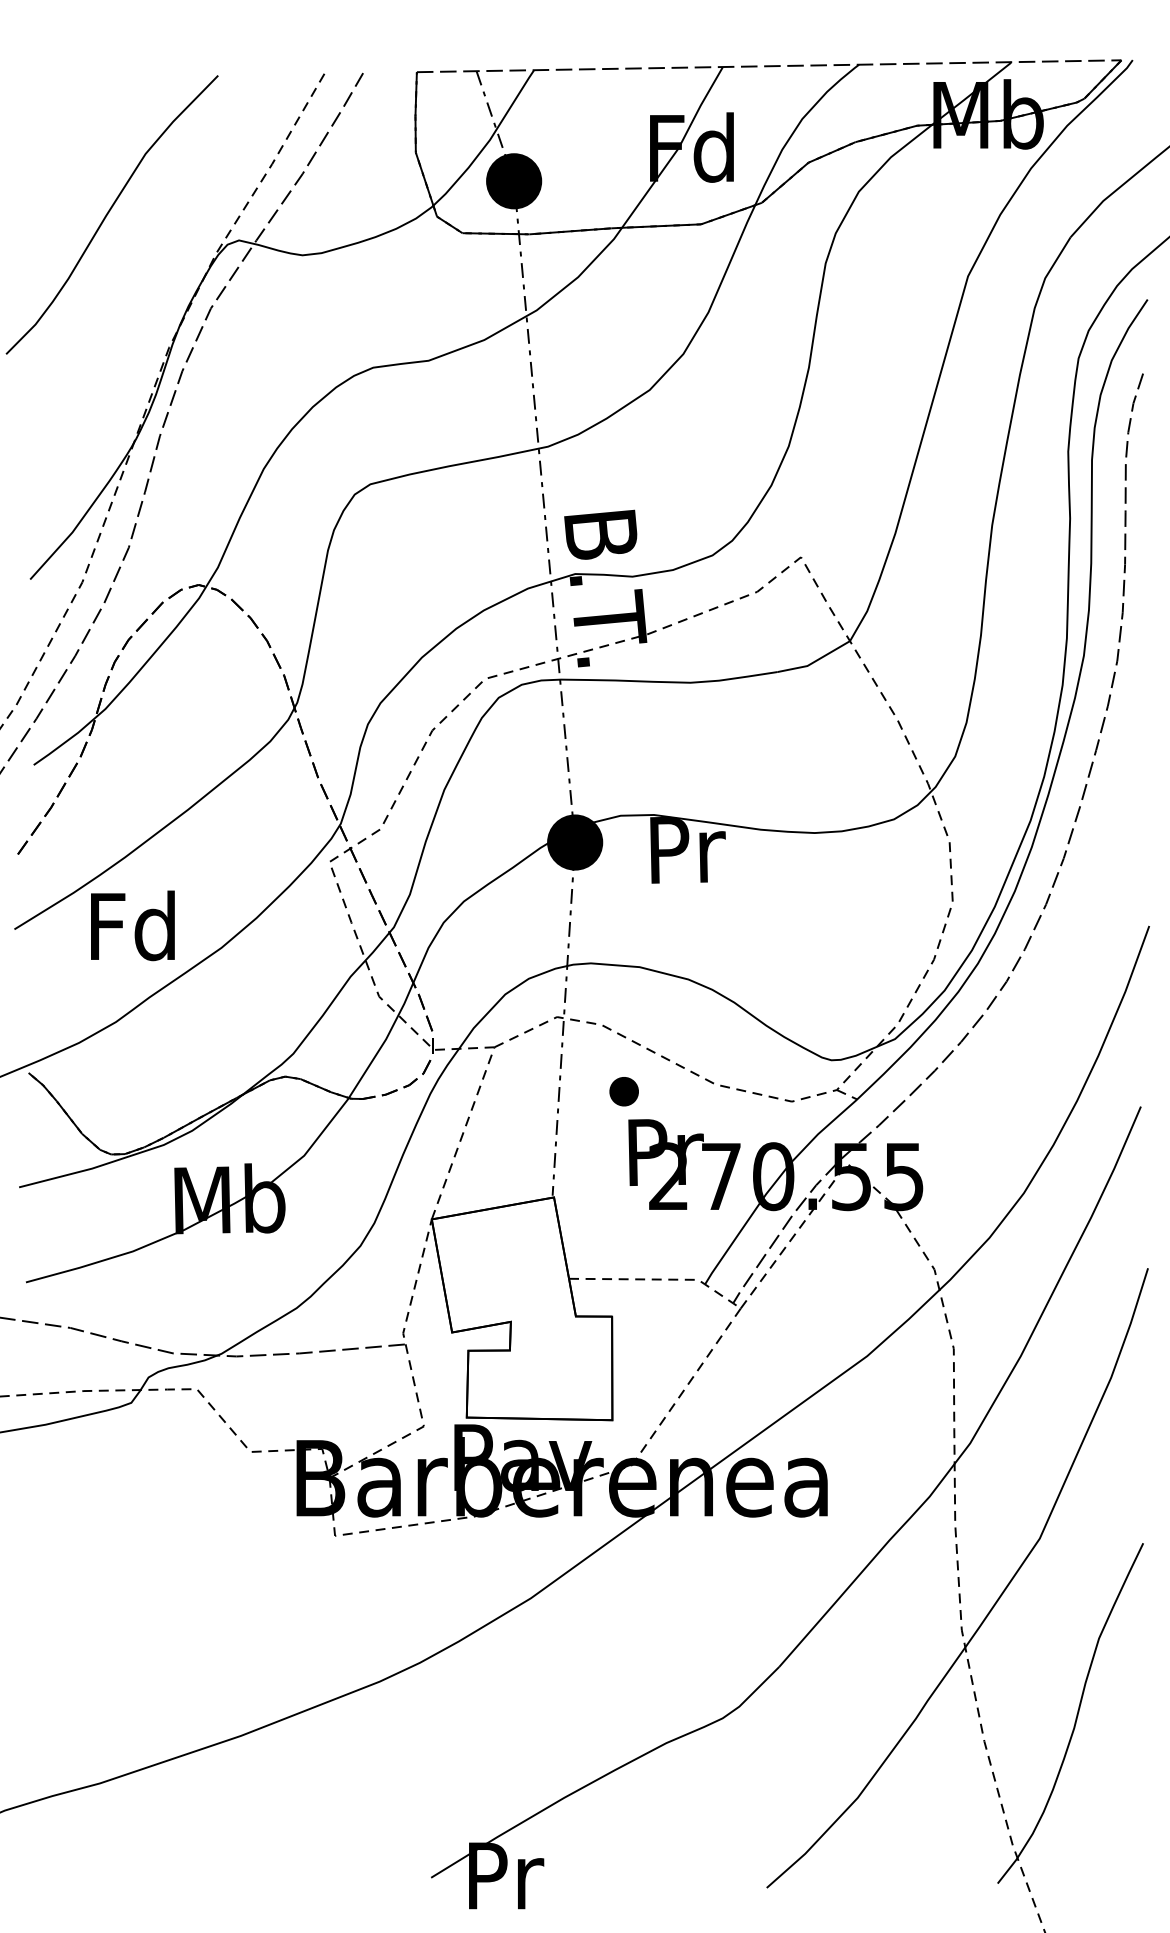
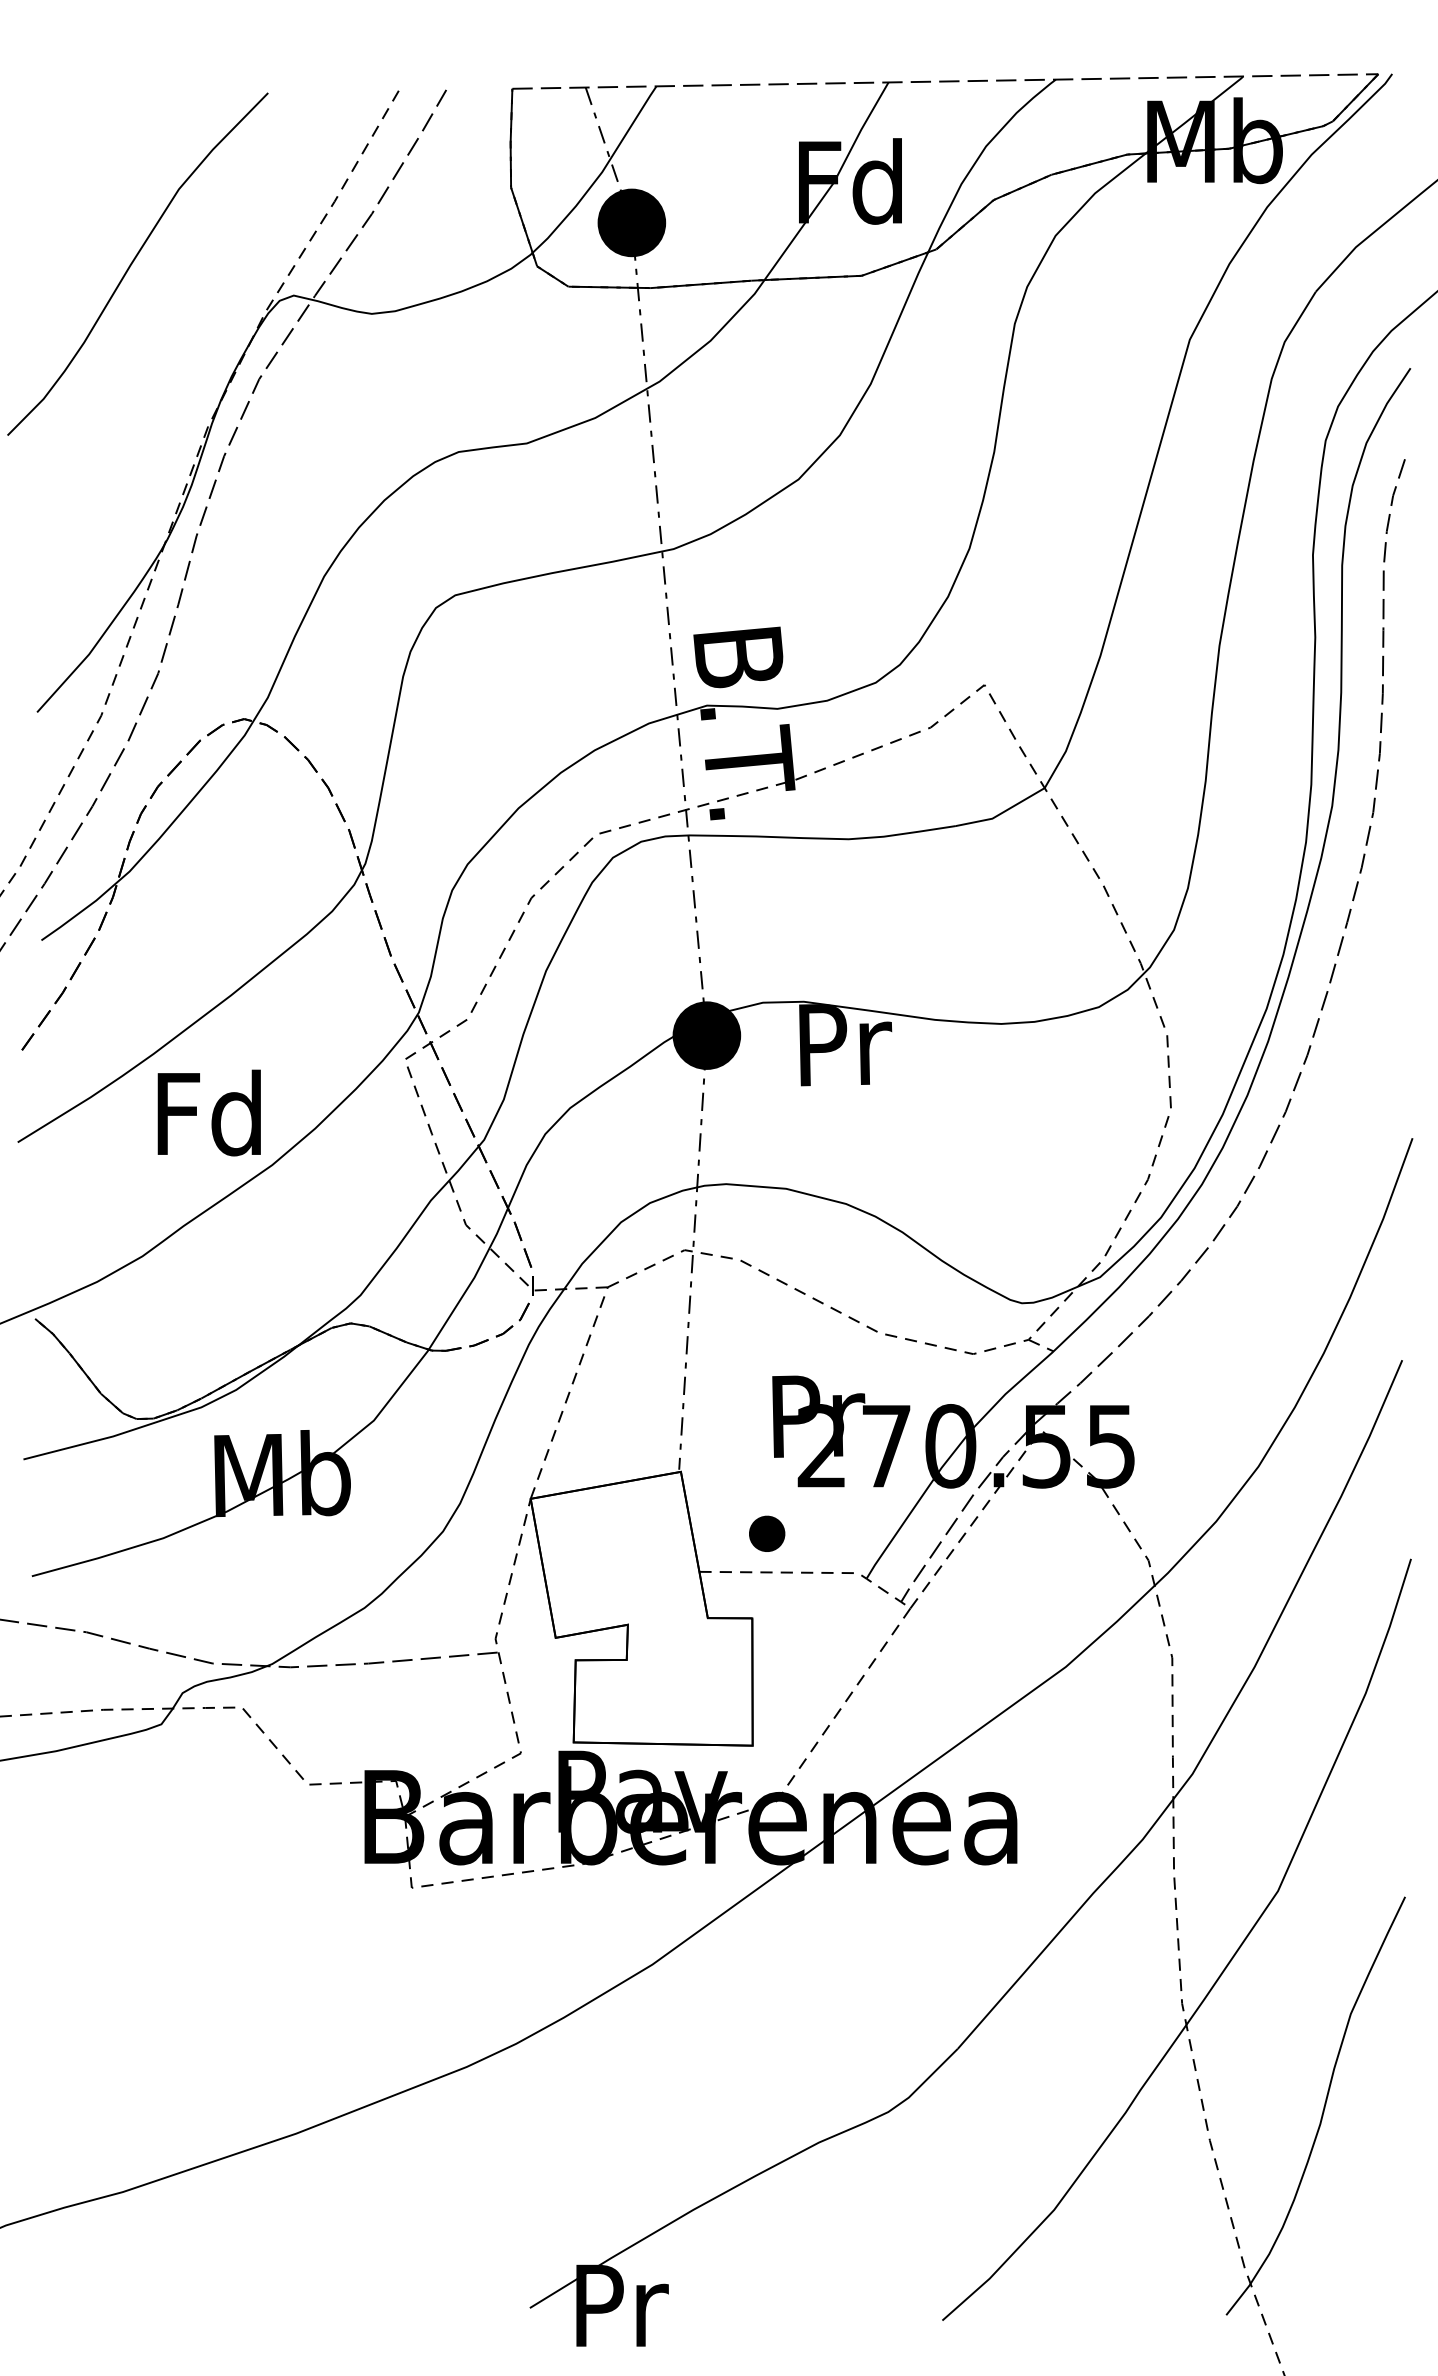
text: (132, 925) -> (208, 1112), moved
part: (624, 1091) -> (767, 1533), moved

